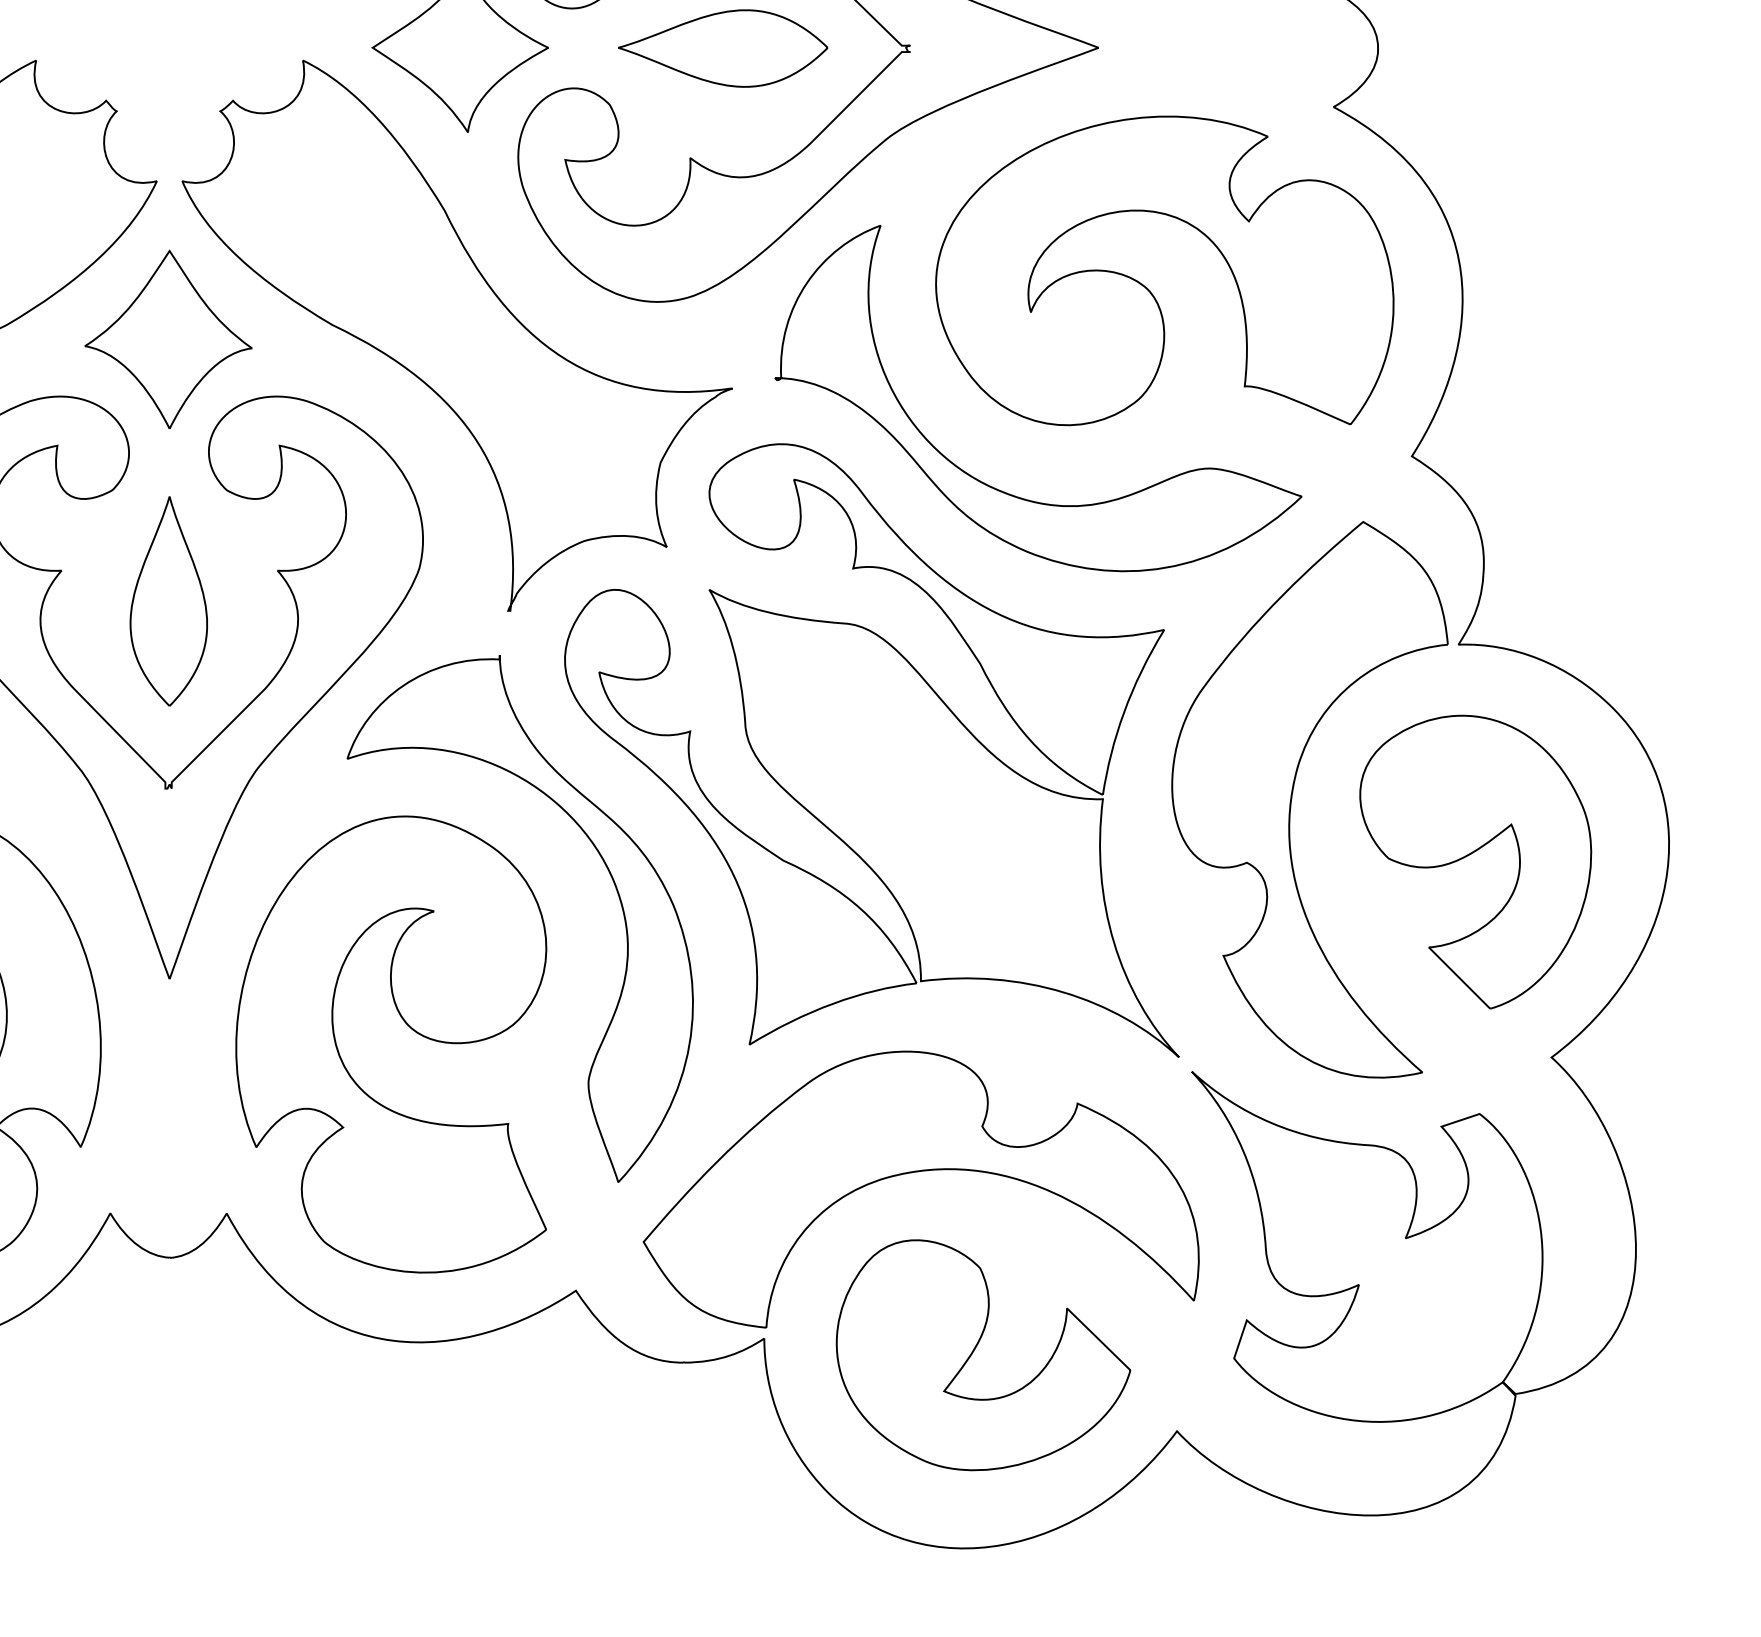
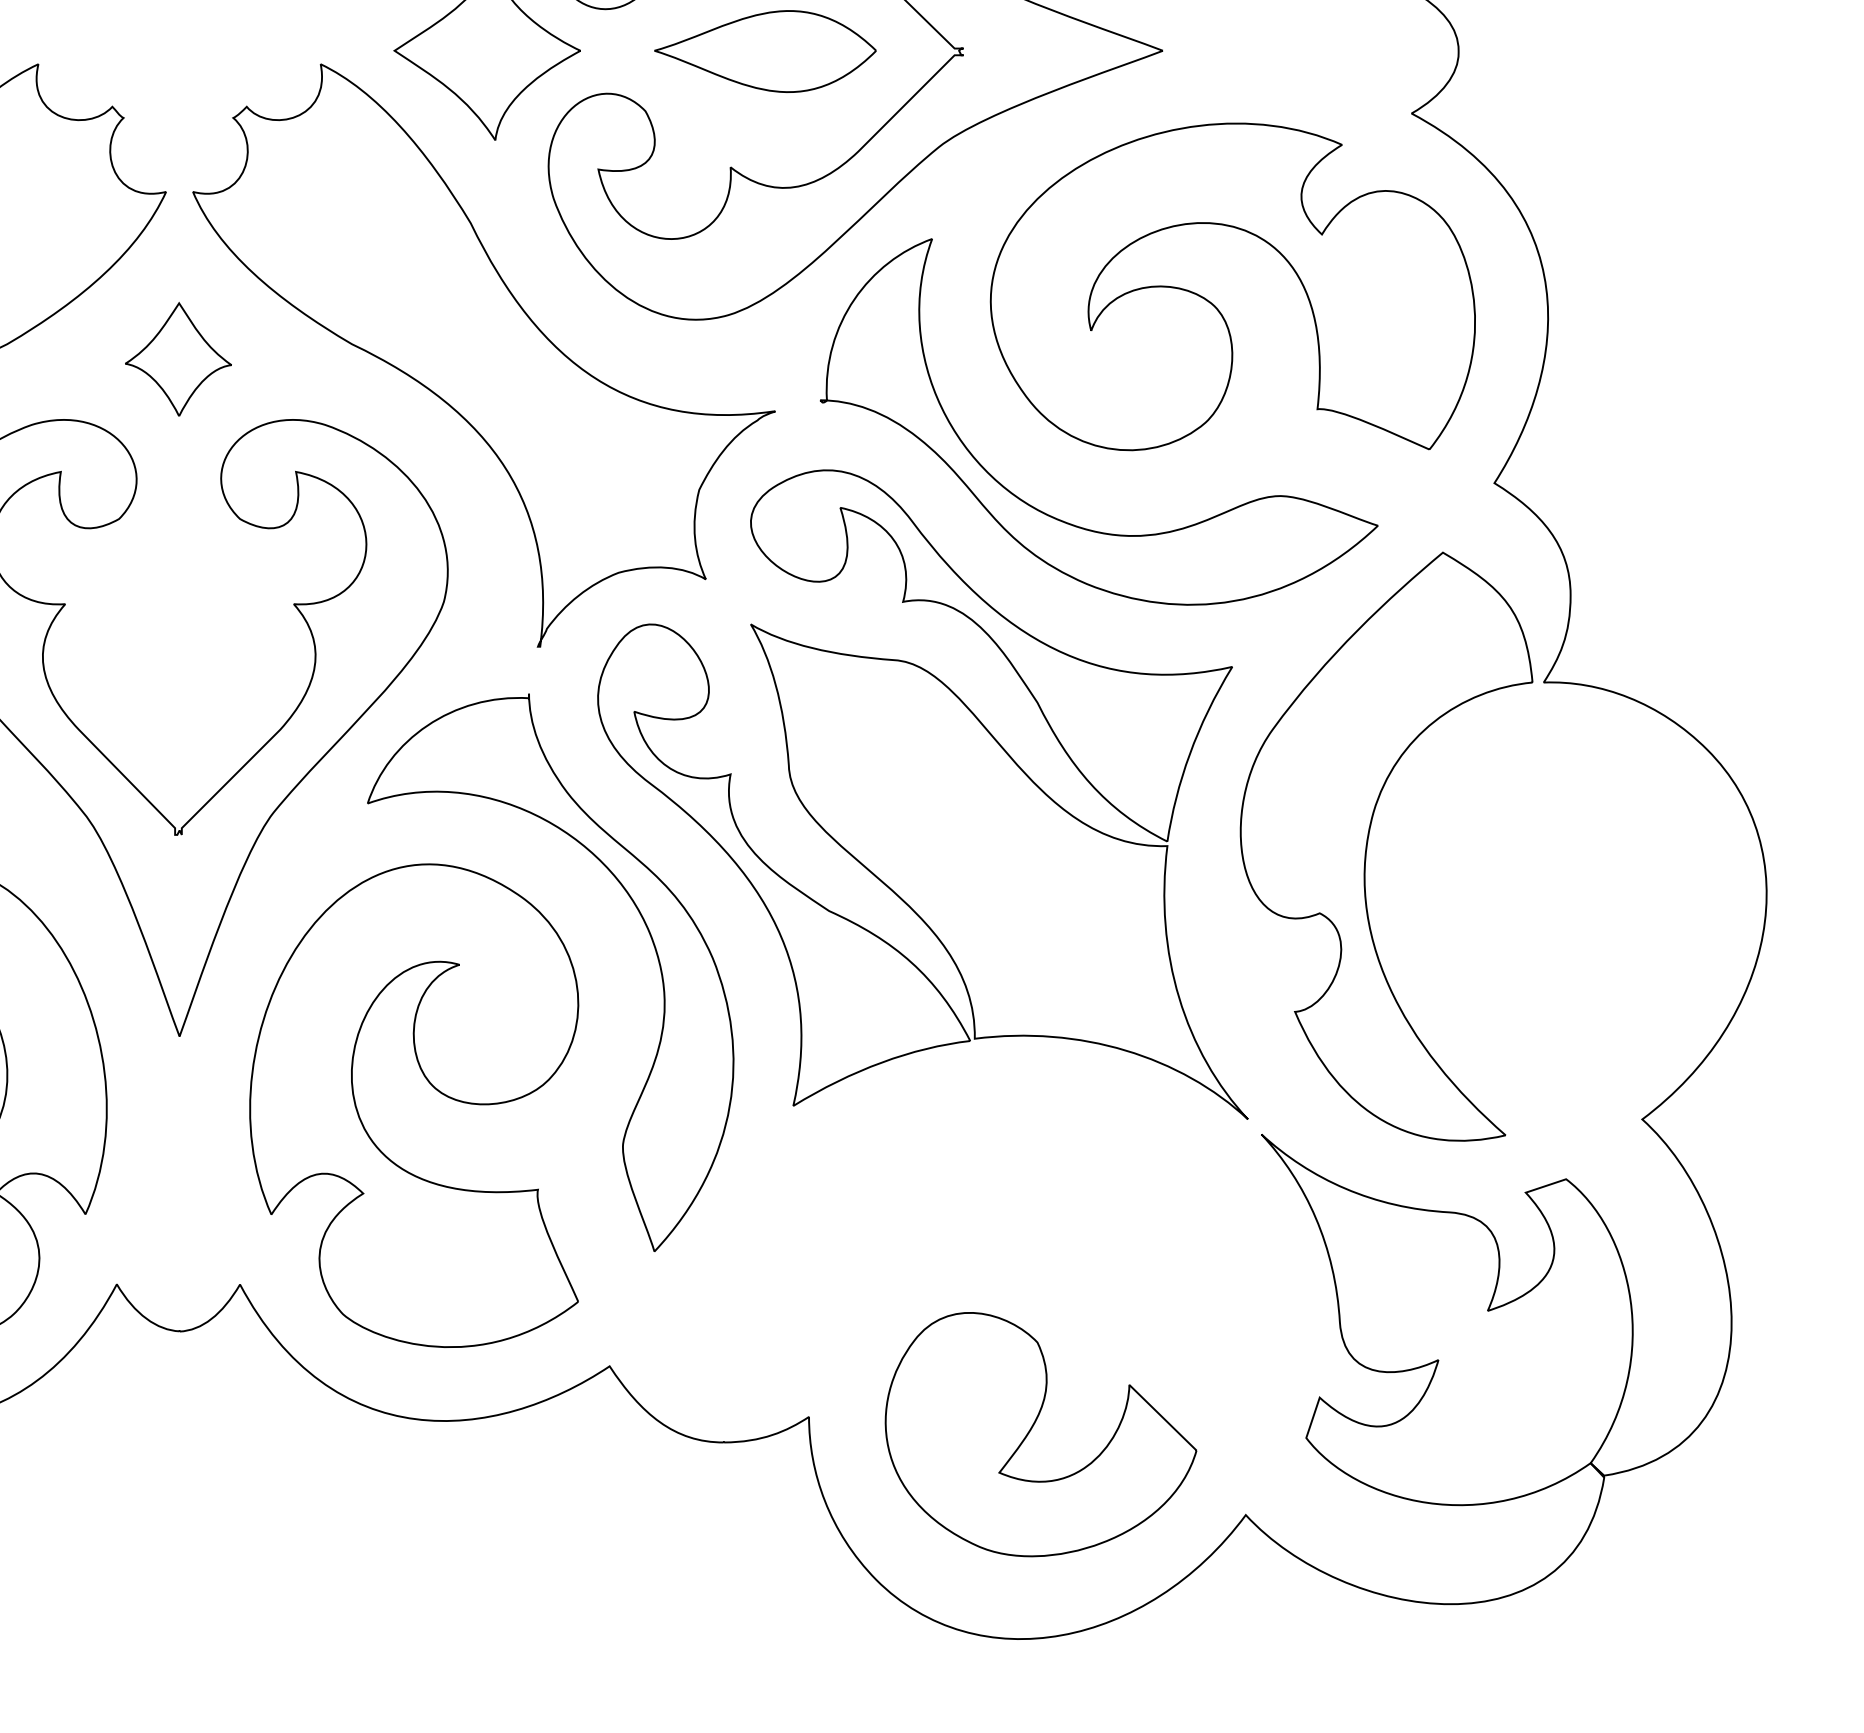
part: (168, 339) -> (178, 359), size x0.6
part: (168, 601) -> (178, 636), removed
part: (1471, 854) -> (1557, 904), removed
part: (915, 1172) -> (969, 1241), removed

